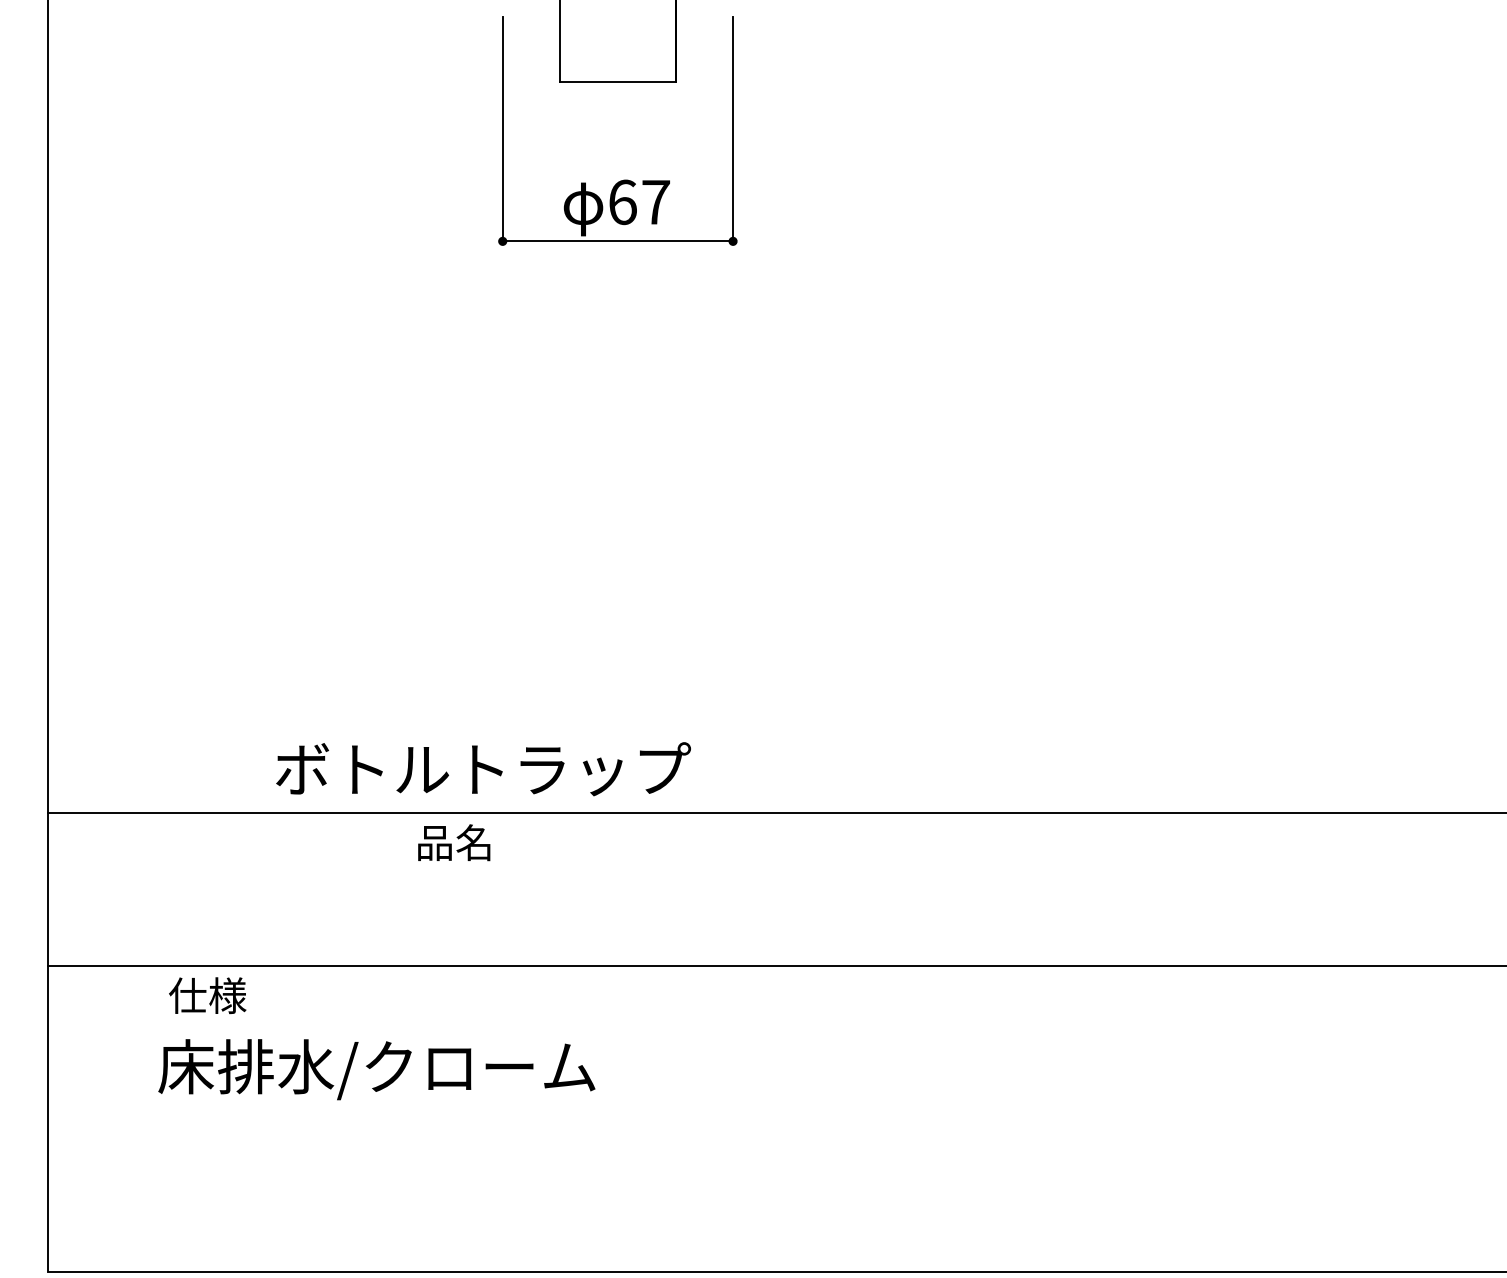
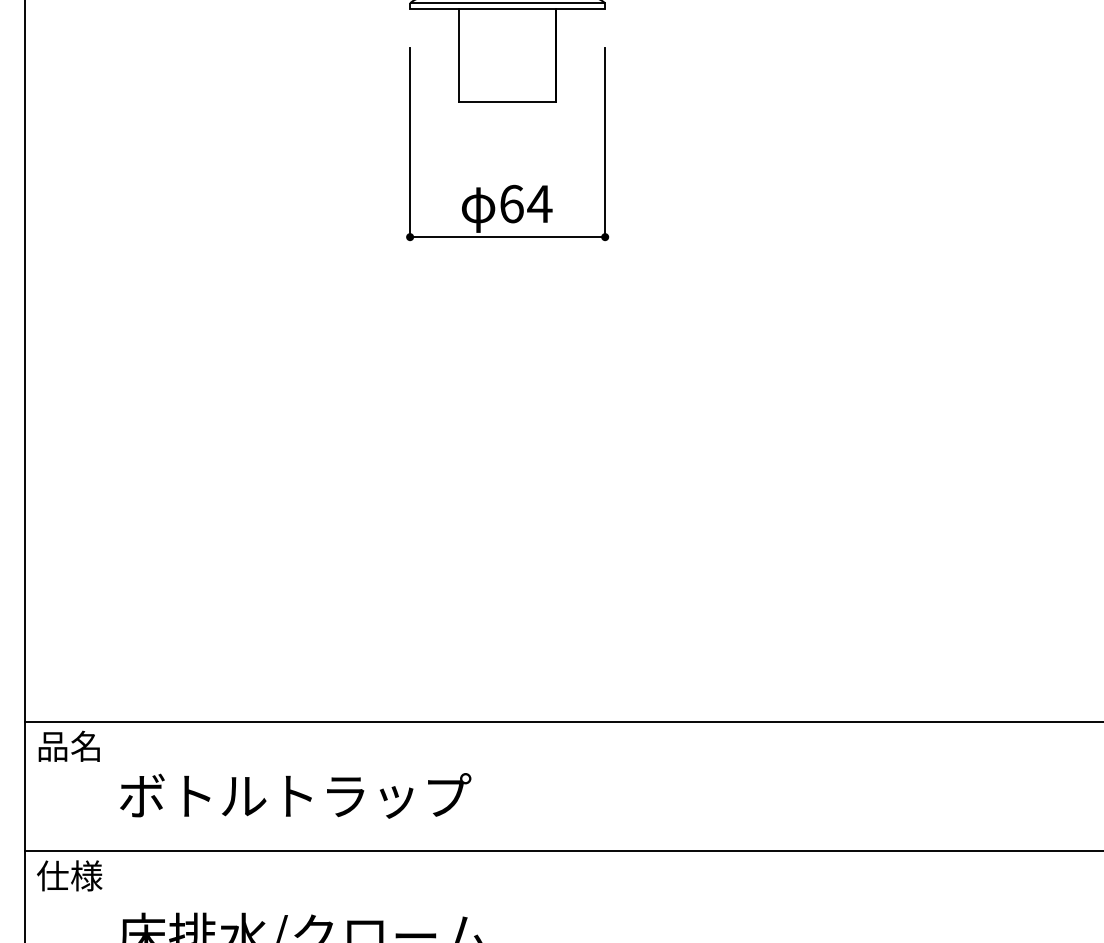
text: (655, 202) -> (539, 204), 67 -> 64
text: (483, 769) -> (295, 796), moved
text: (454, 842) -> (69, 746), moved
text: (207, 995) -> (69, 875), moved

